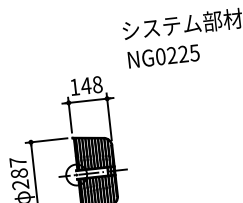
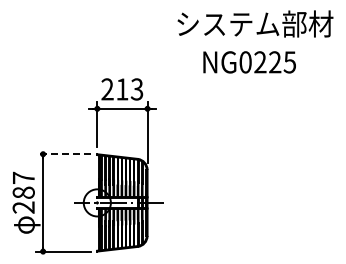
text: (163, 56) -> (249, 62), moved
text: (86, 86) -> (122, 89), 148 -> 213
line: (45, 140) -> (62, 154), solid -> dashed

